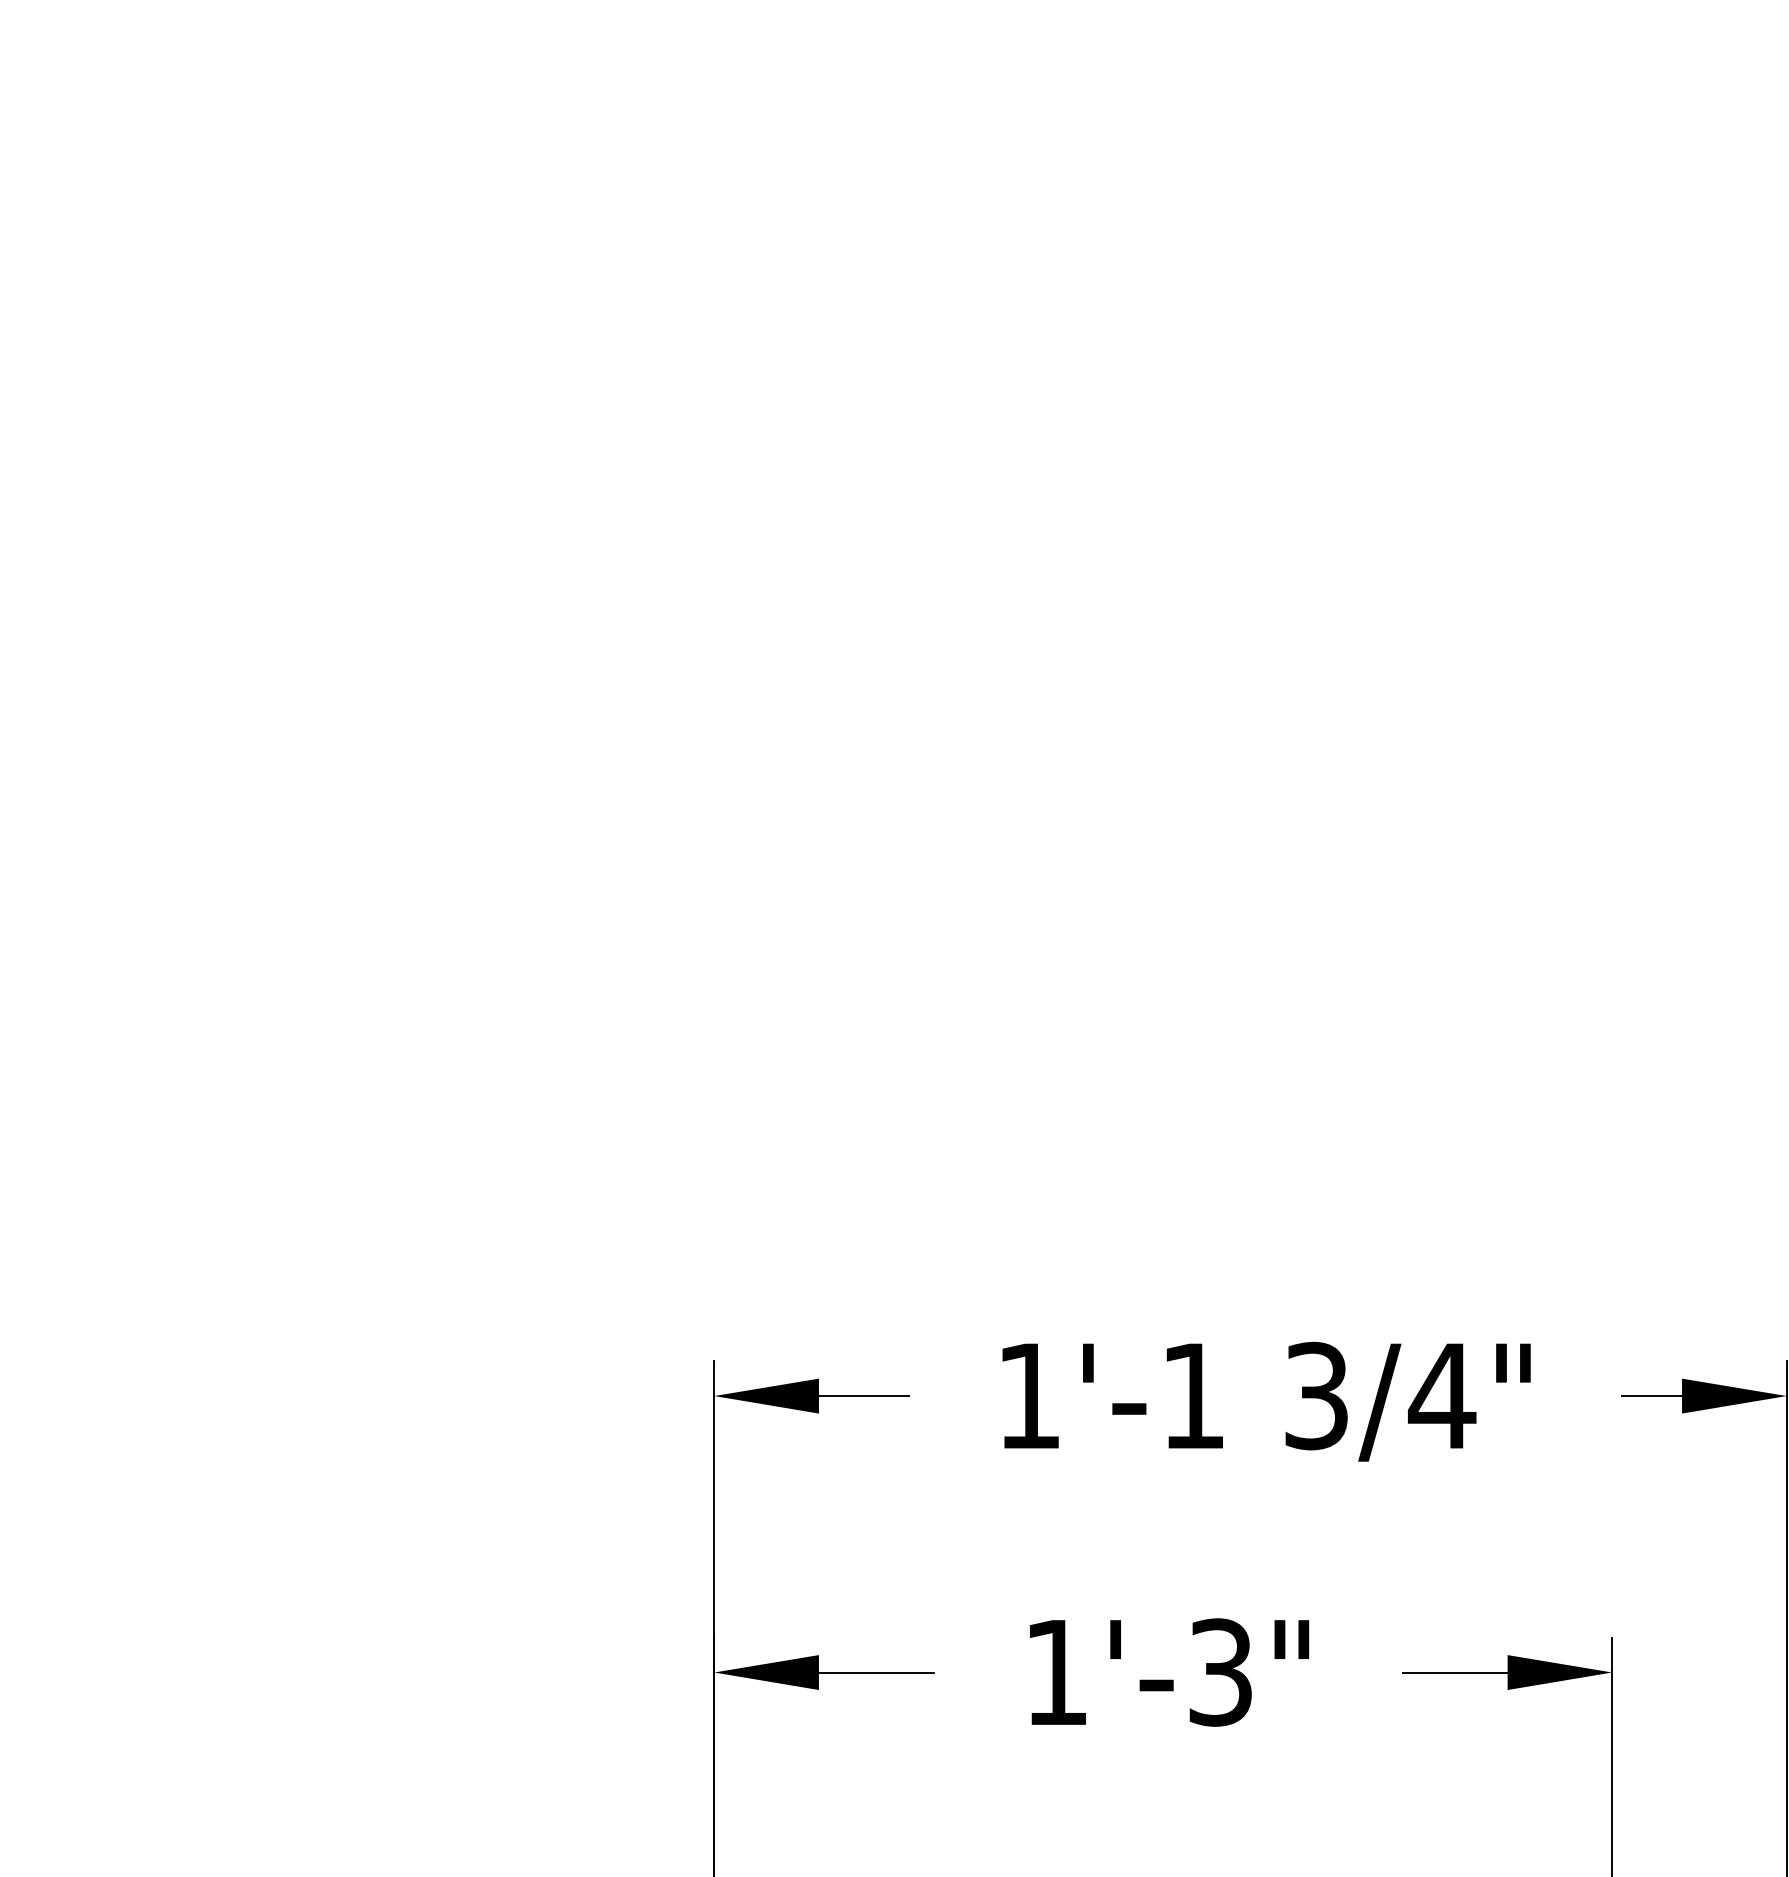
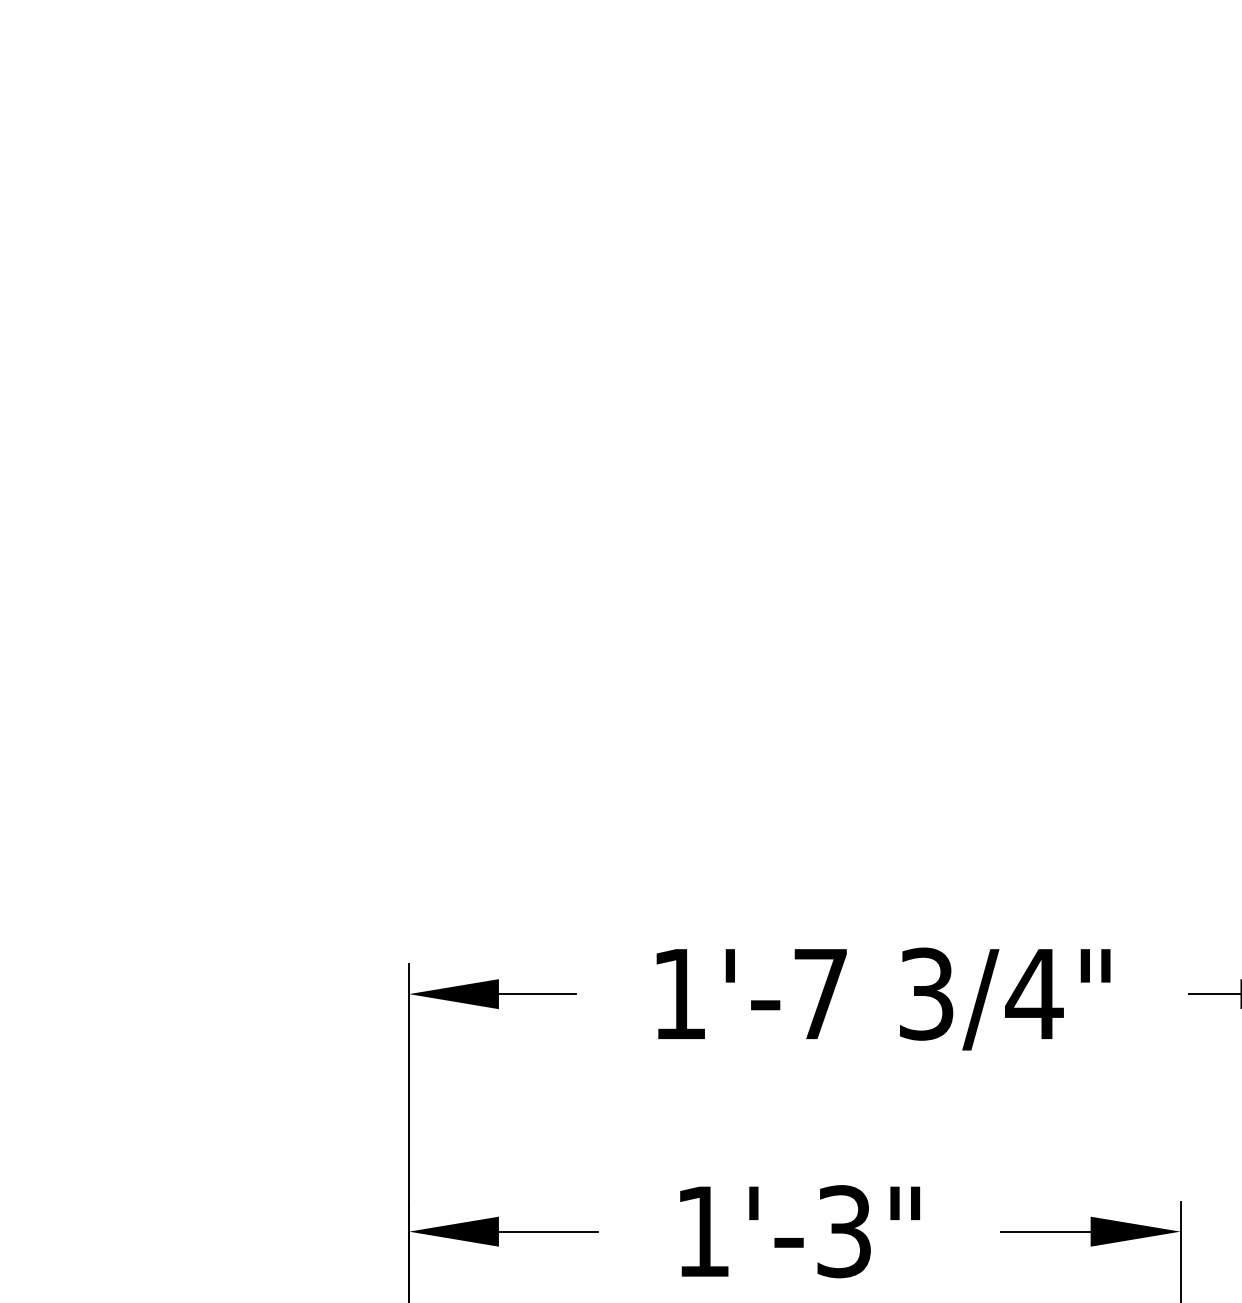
text: (1193, 1395) -> (820, 993), 1'-1 -> 1'-7

